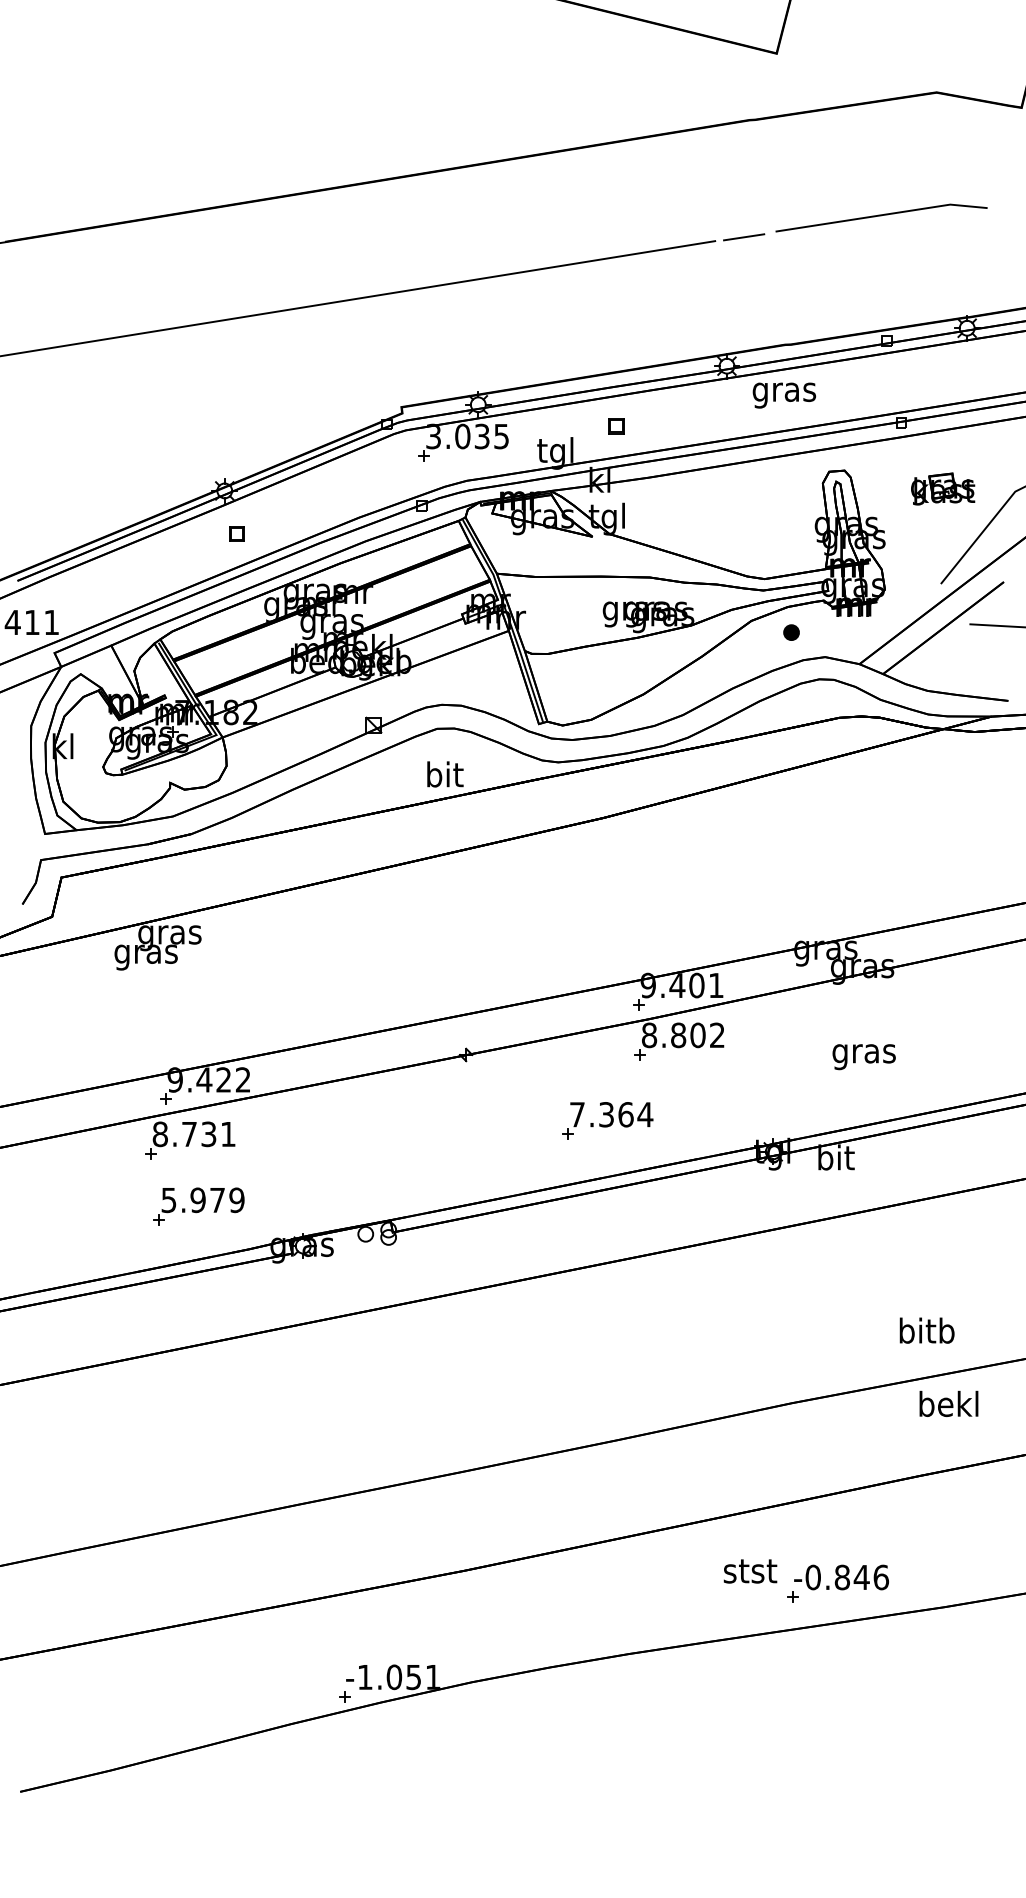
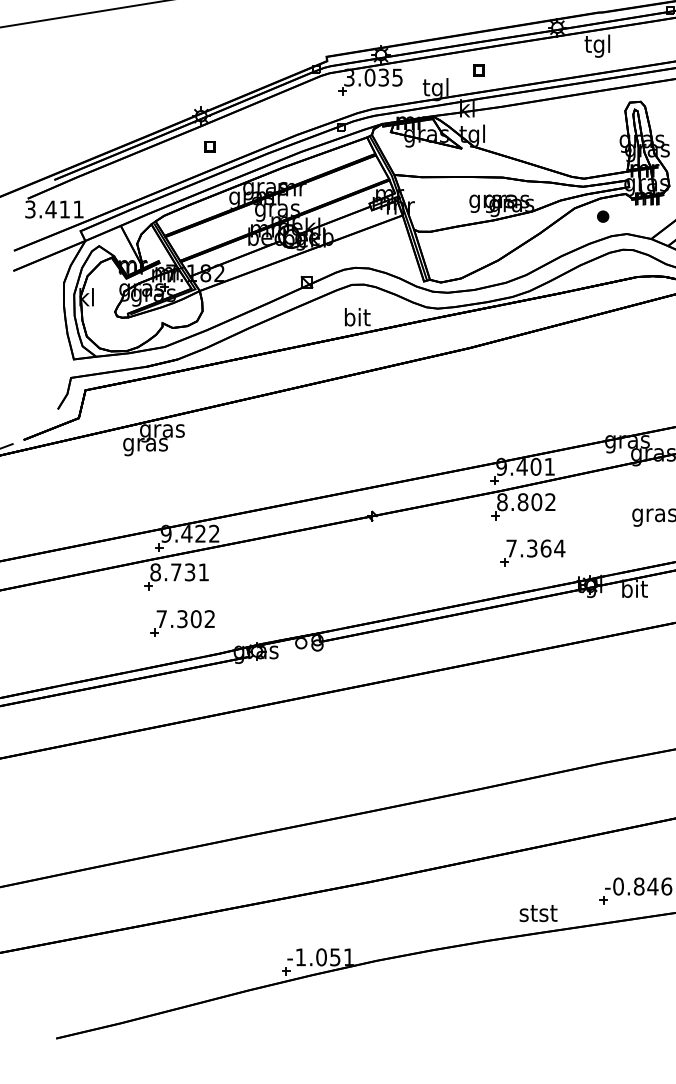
text: (784, 391) -> (598, 45), gras -> tgl
part: (607, 1120) -> (532, 552), moved
text: (202, 1200) -> (185, 619), 5.979 -> 7.302
text: (750, 1571) -> (538, 913), moved

